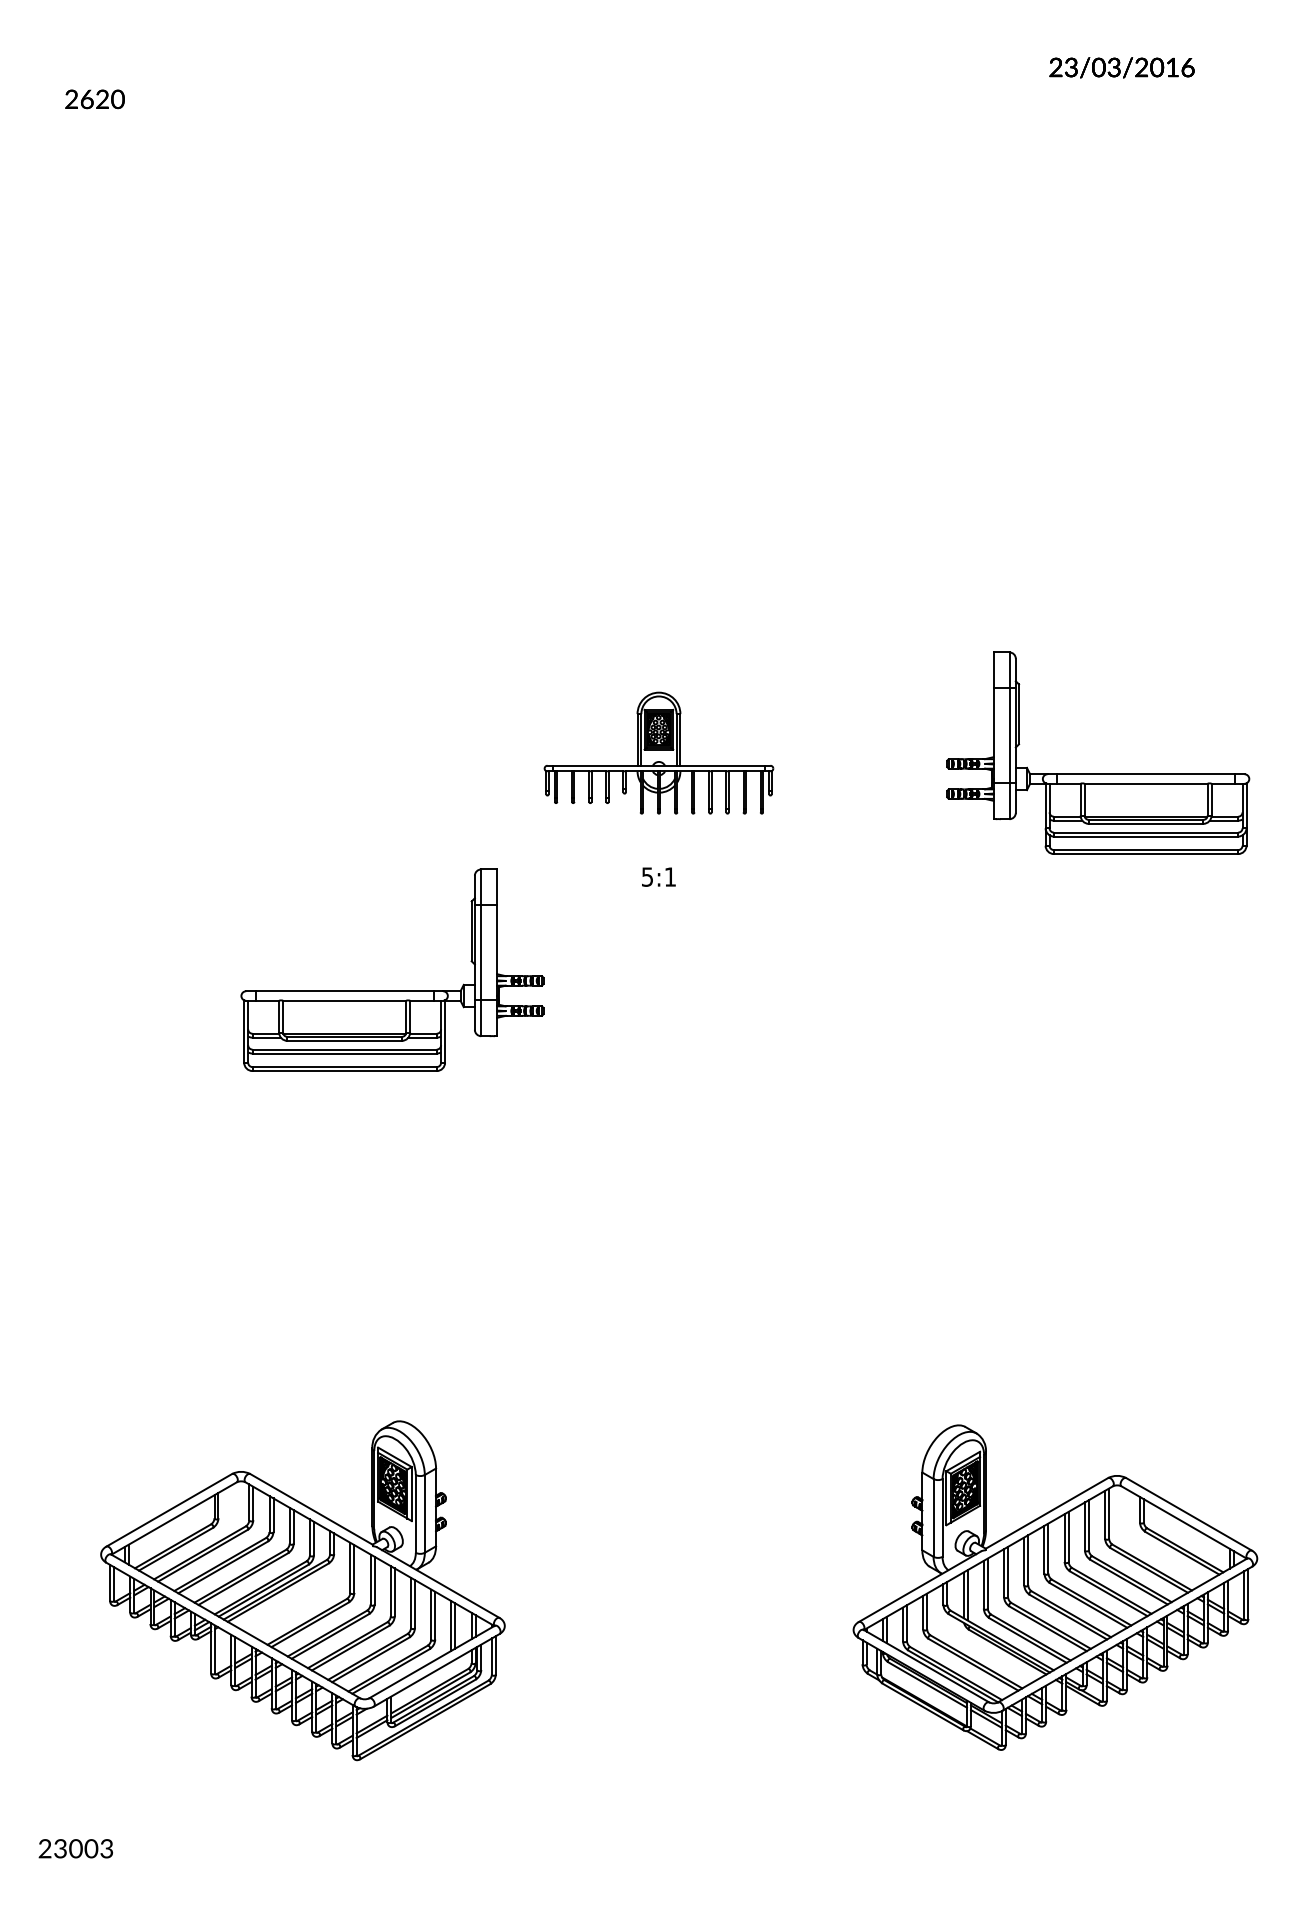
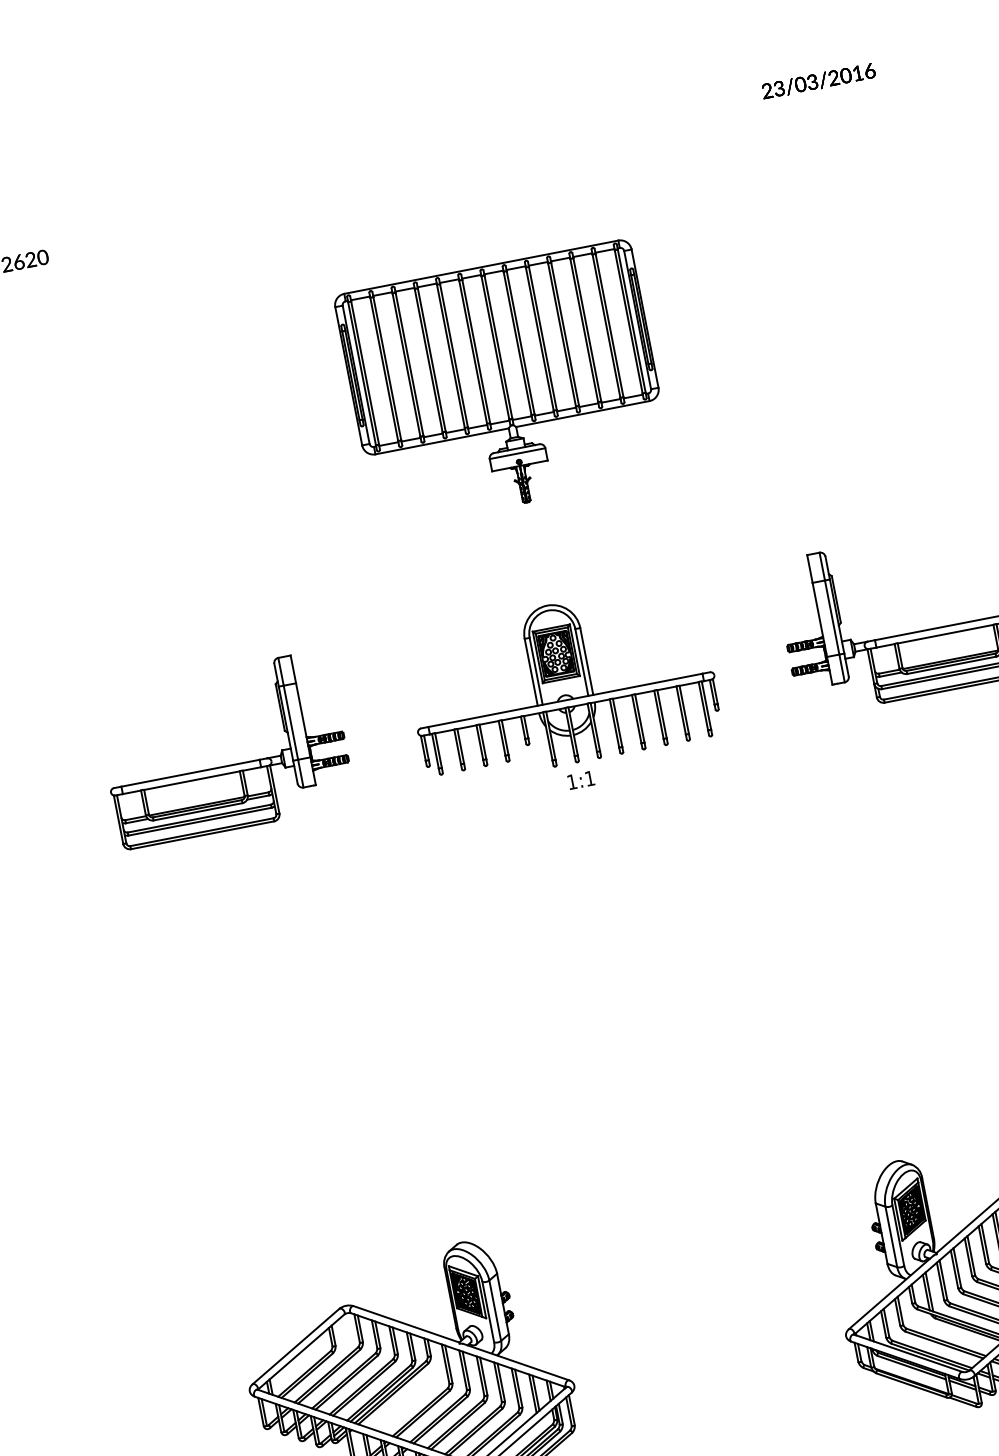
part: (658, 368) -> (503, 385), added
part: (658, 752) -> (561, 683), size x1.67
text: (647, 876) -> (572, 781), 5:1 -> 1:1
part: (392, 990) -> (227, 765), moved

